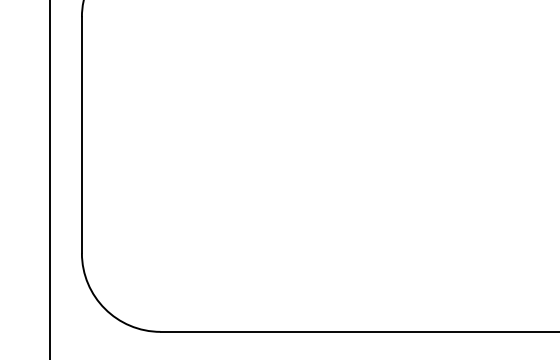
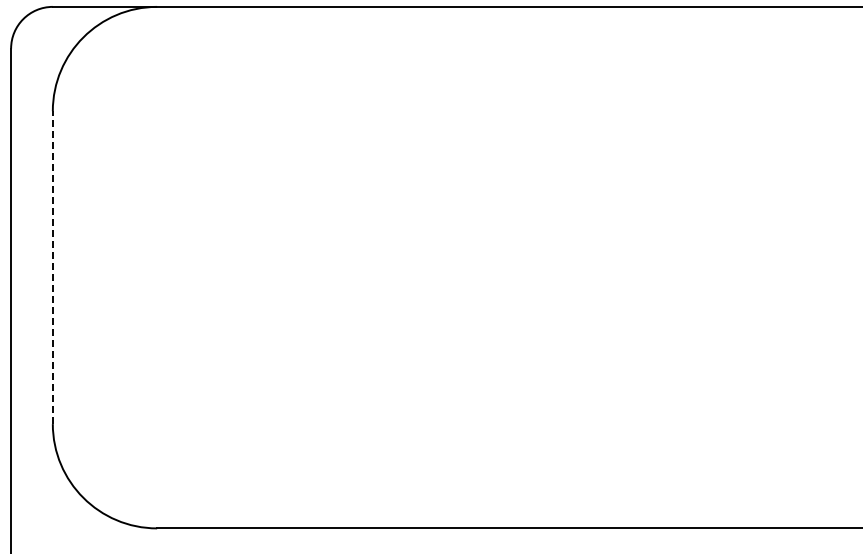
line: (81, 135) -> (52, 267), solid -> dashed

